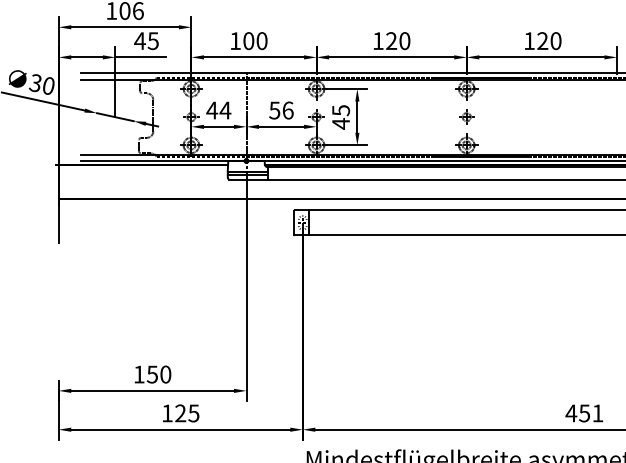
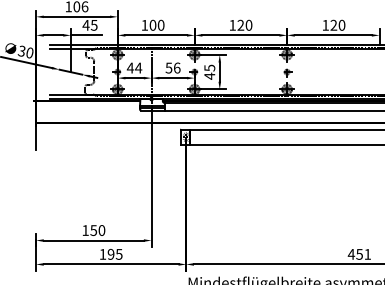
text: (179, 413) -> (110, 254), 125 -> 195

